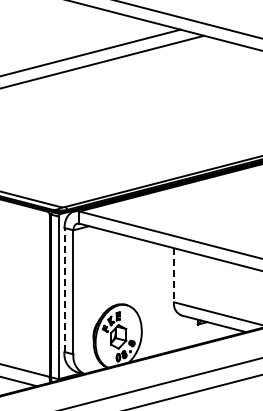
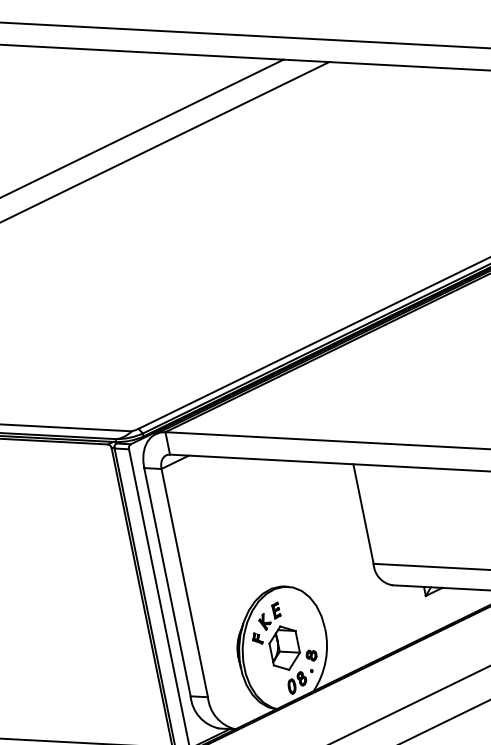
line: (174, 275) -> (364, 514), dashed -> solid
line: (64, 289) -> (167, 581), dashed -> solid

